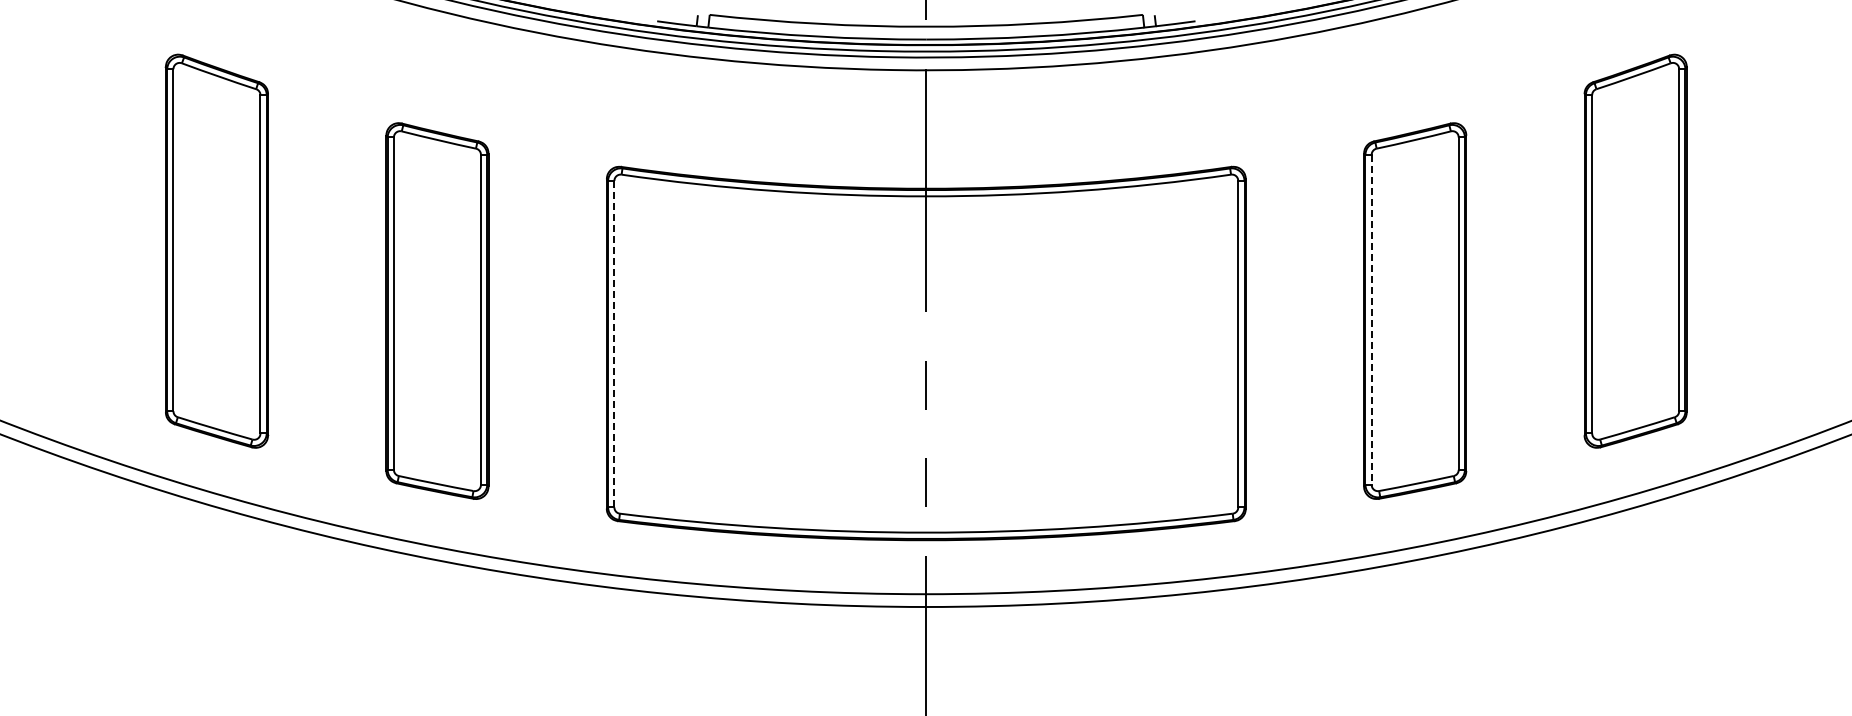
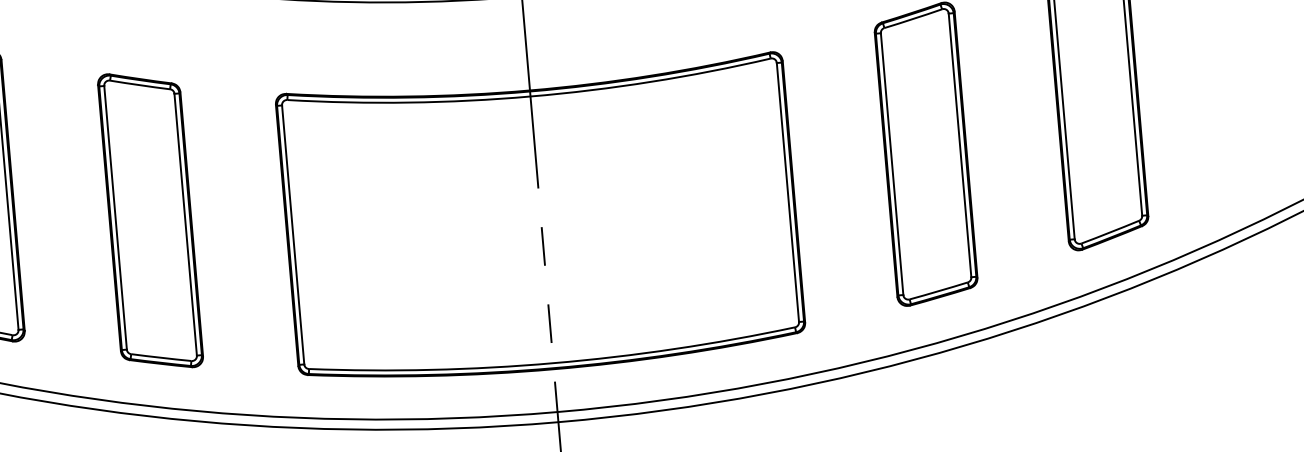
line: (1371, 320) -> (892, 164), dashed -> solid
line: (614, 344) -> (293, 235), dashed -> solid

